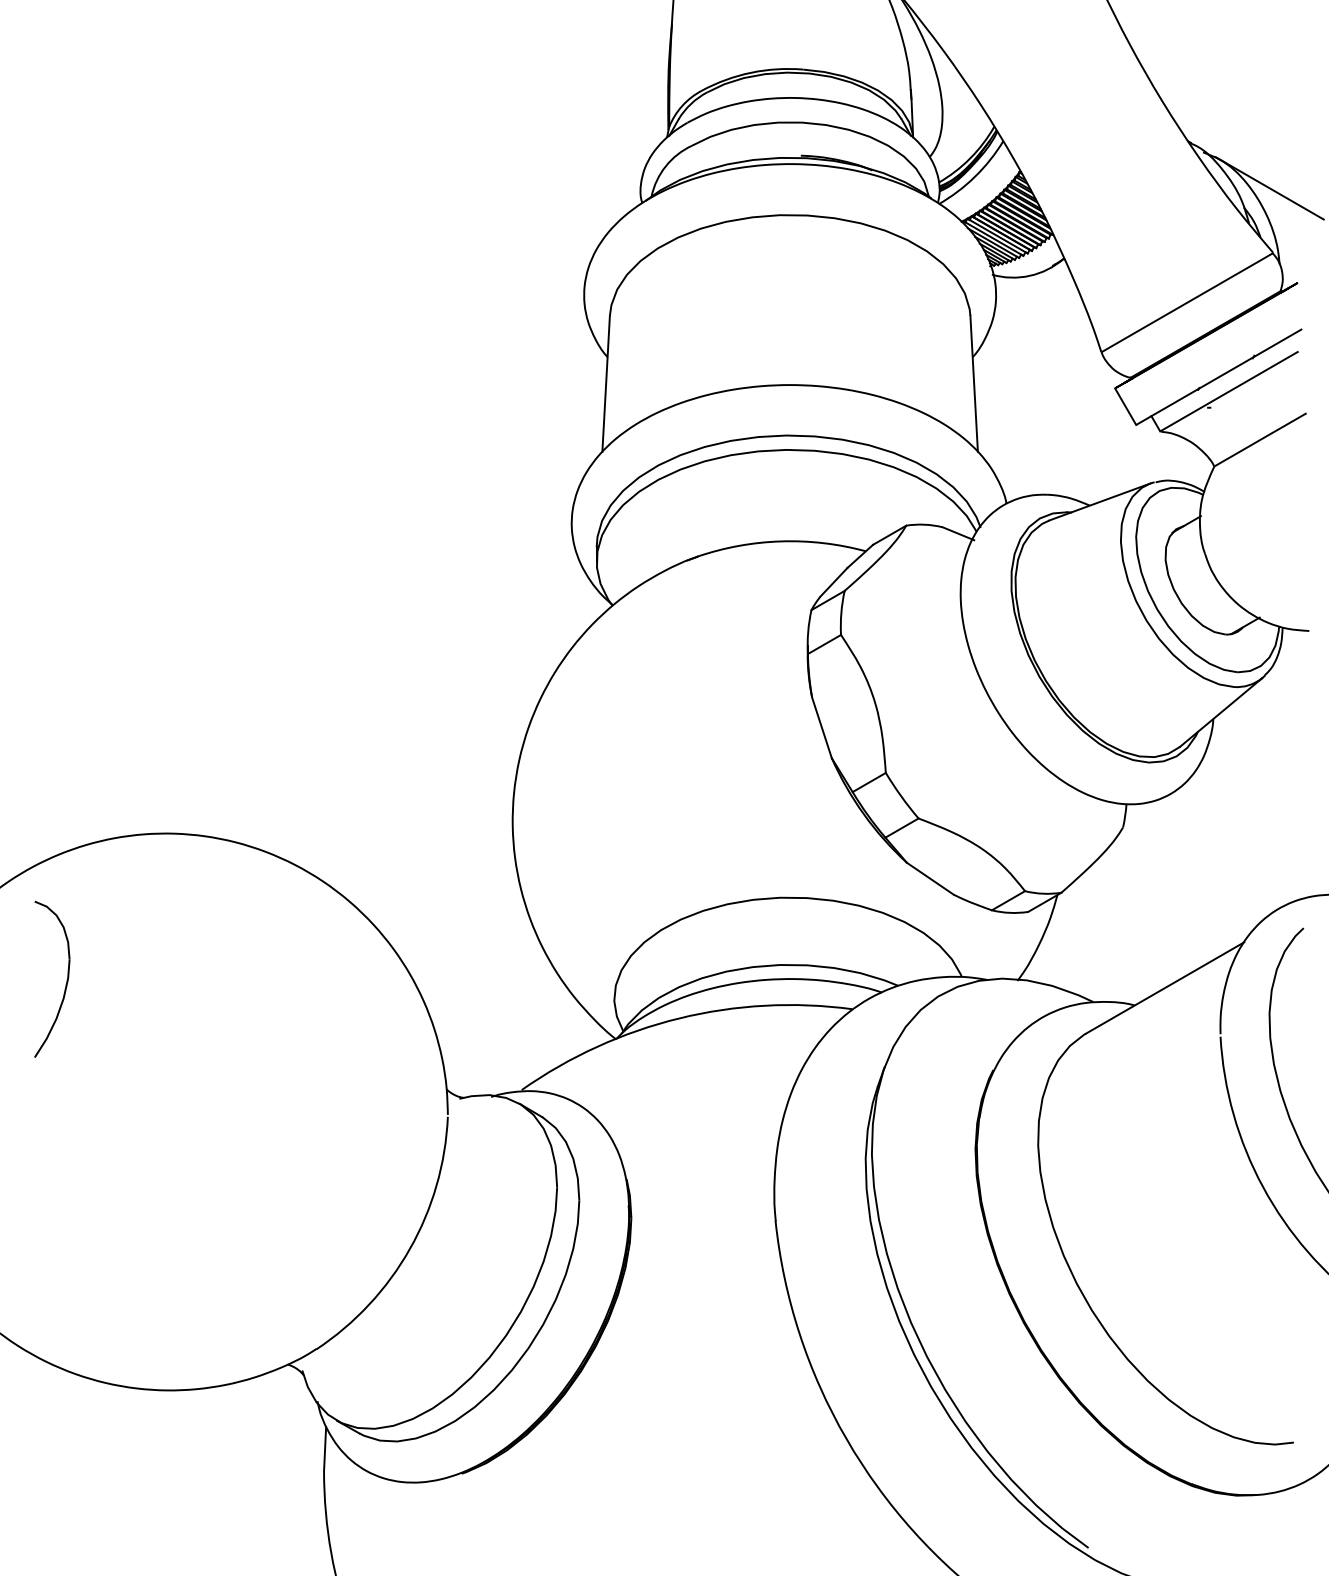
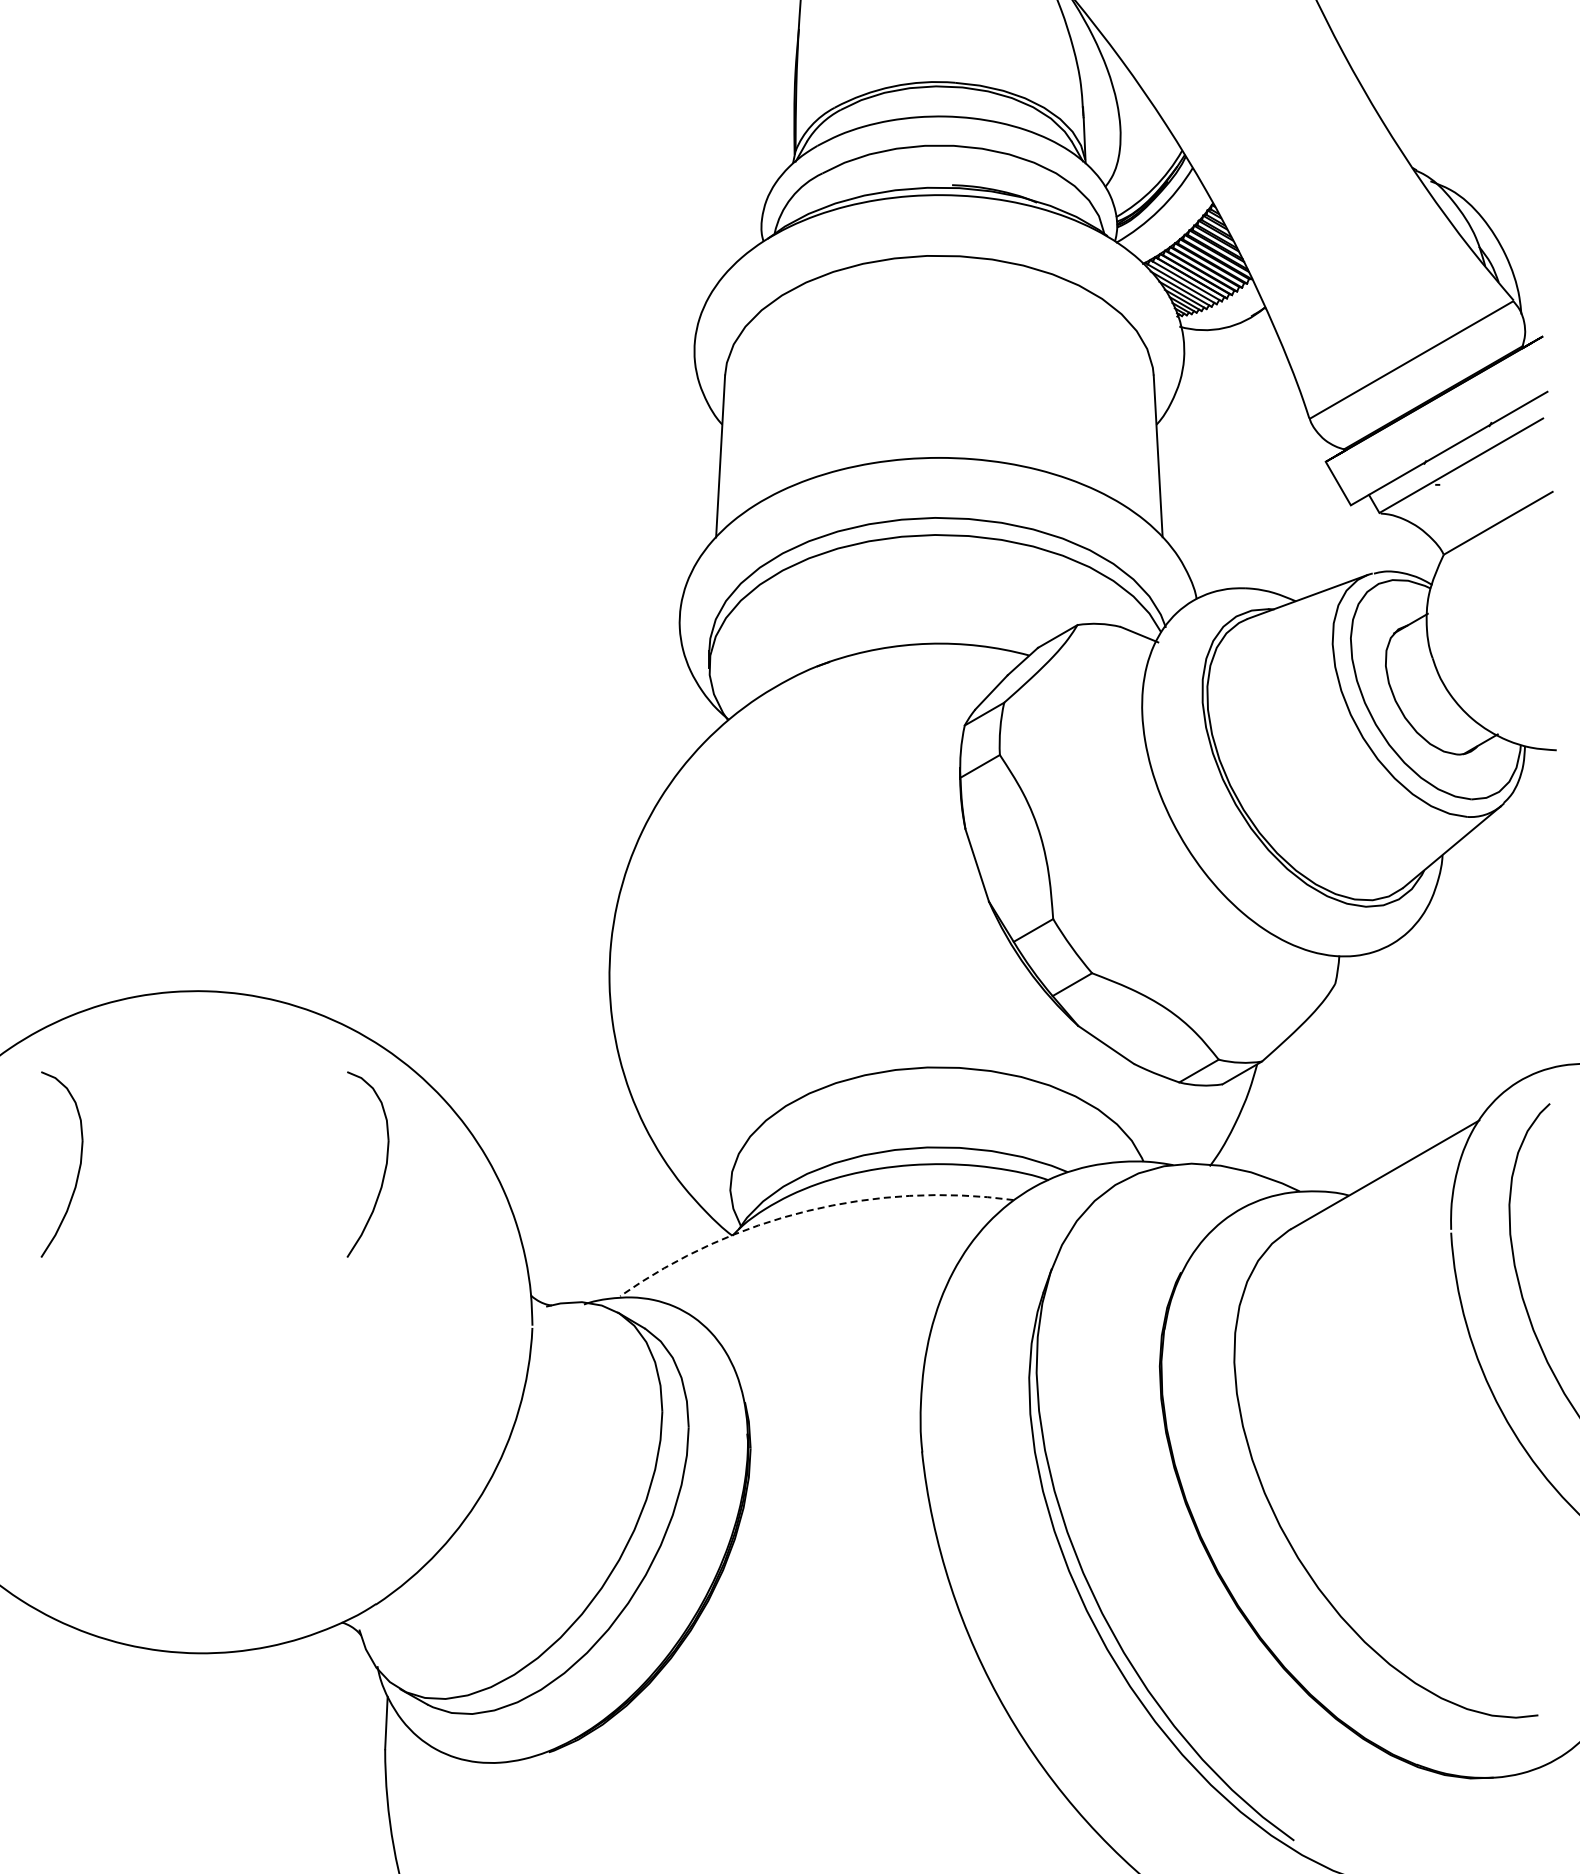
line: (1269, 187) -> (1509, 223), removed
part: (323, 982) -> (384, 1168), added
arc: (679, 1018) -> (807, 1210), solid -> dashed

